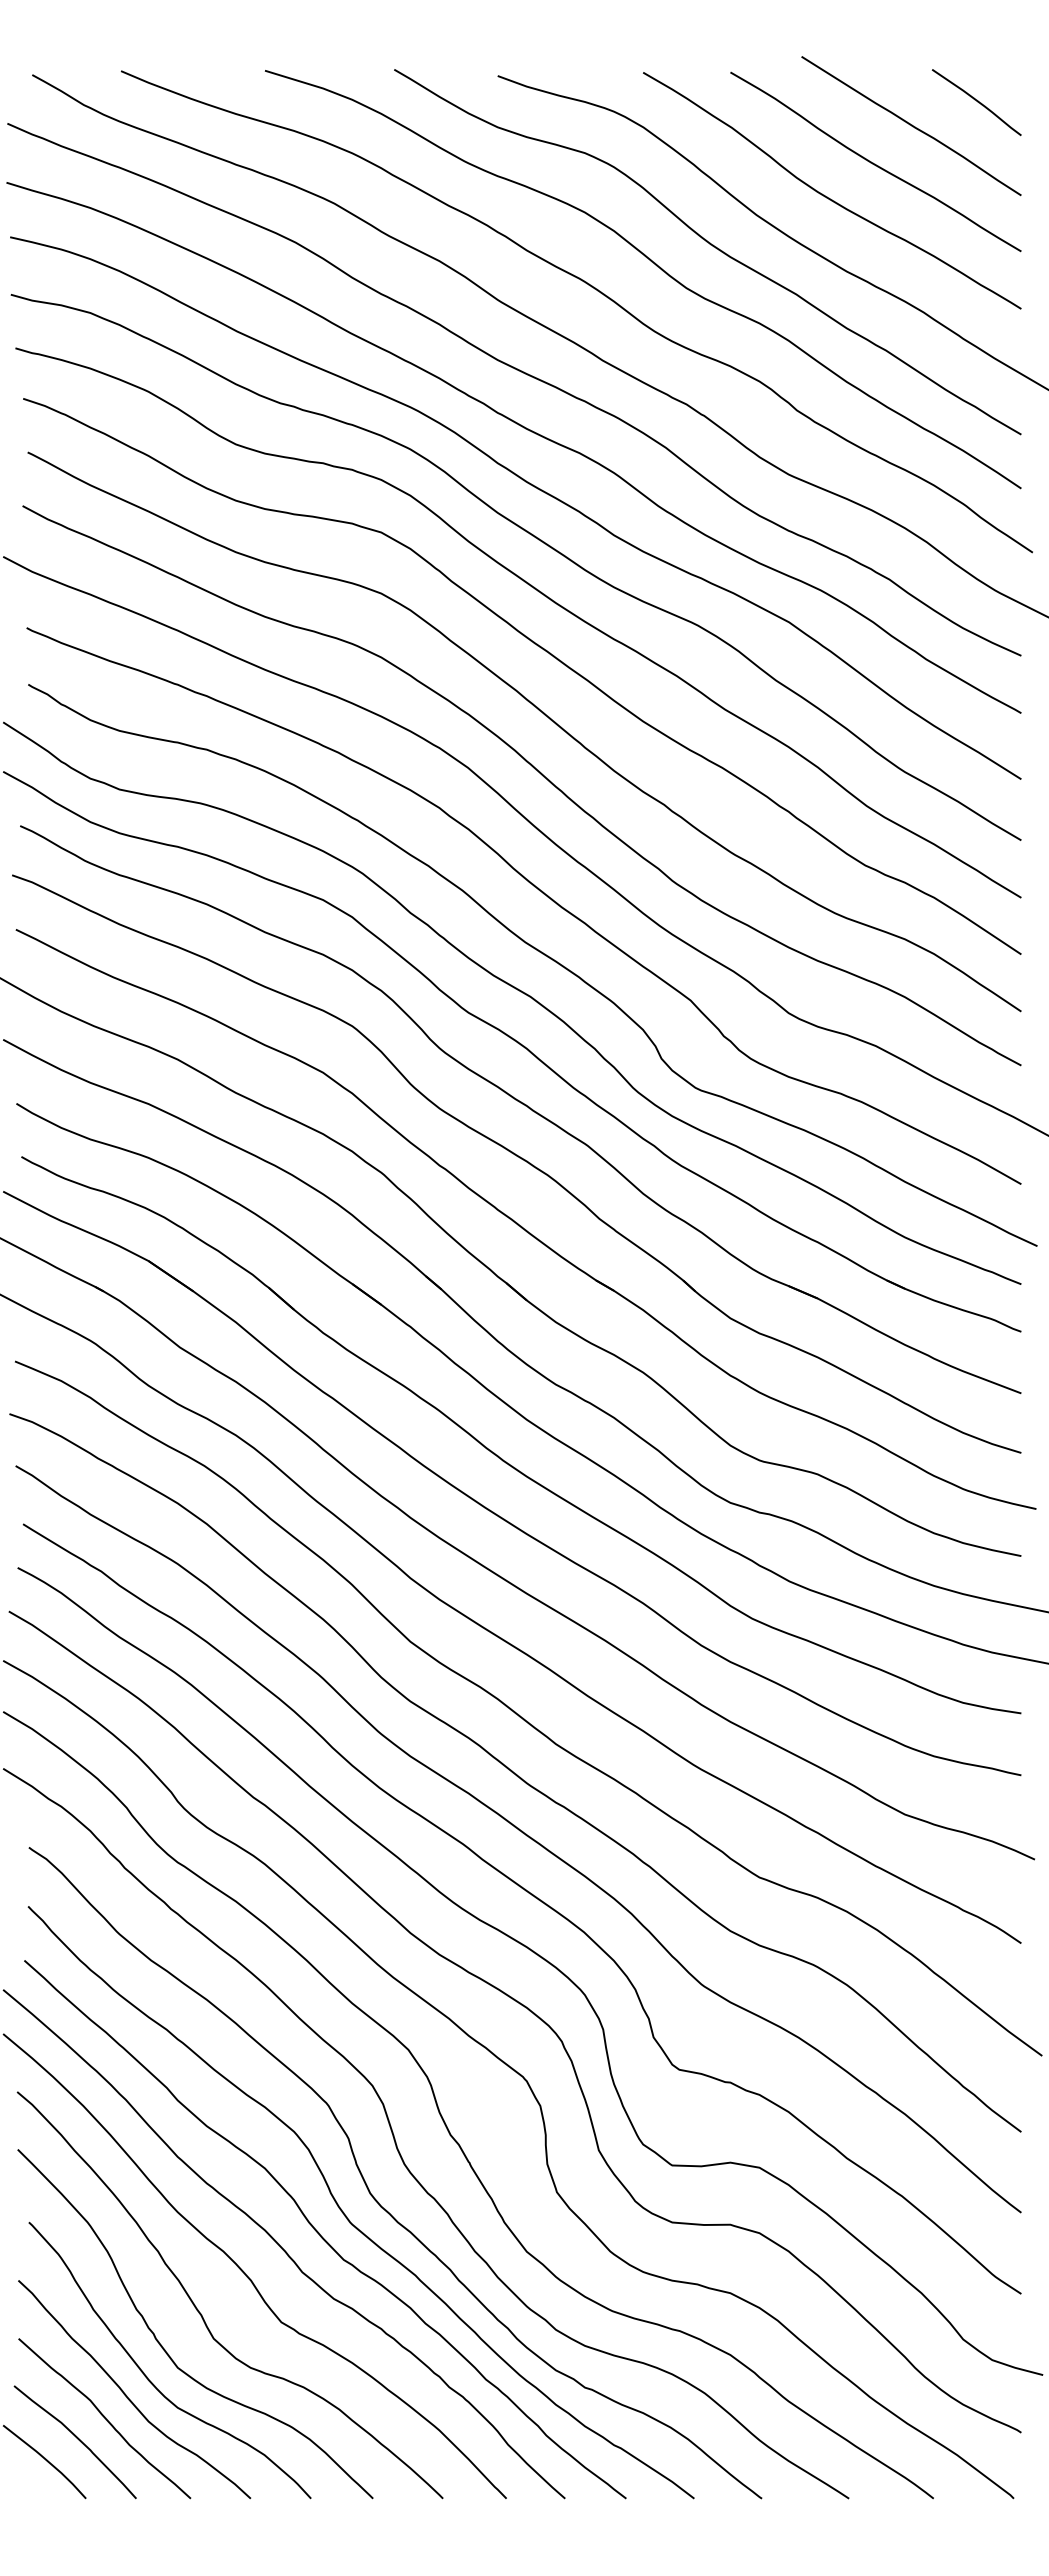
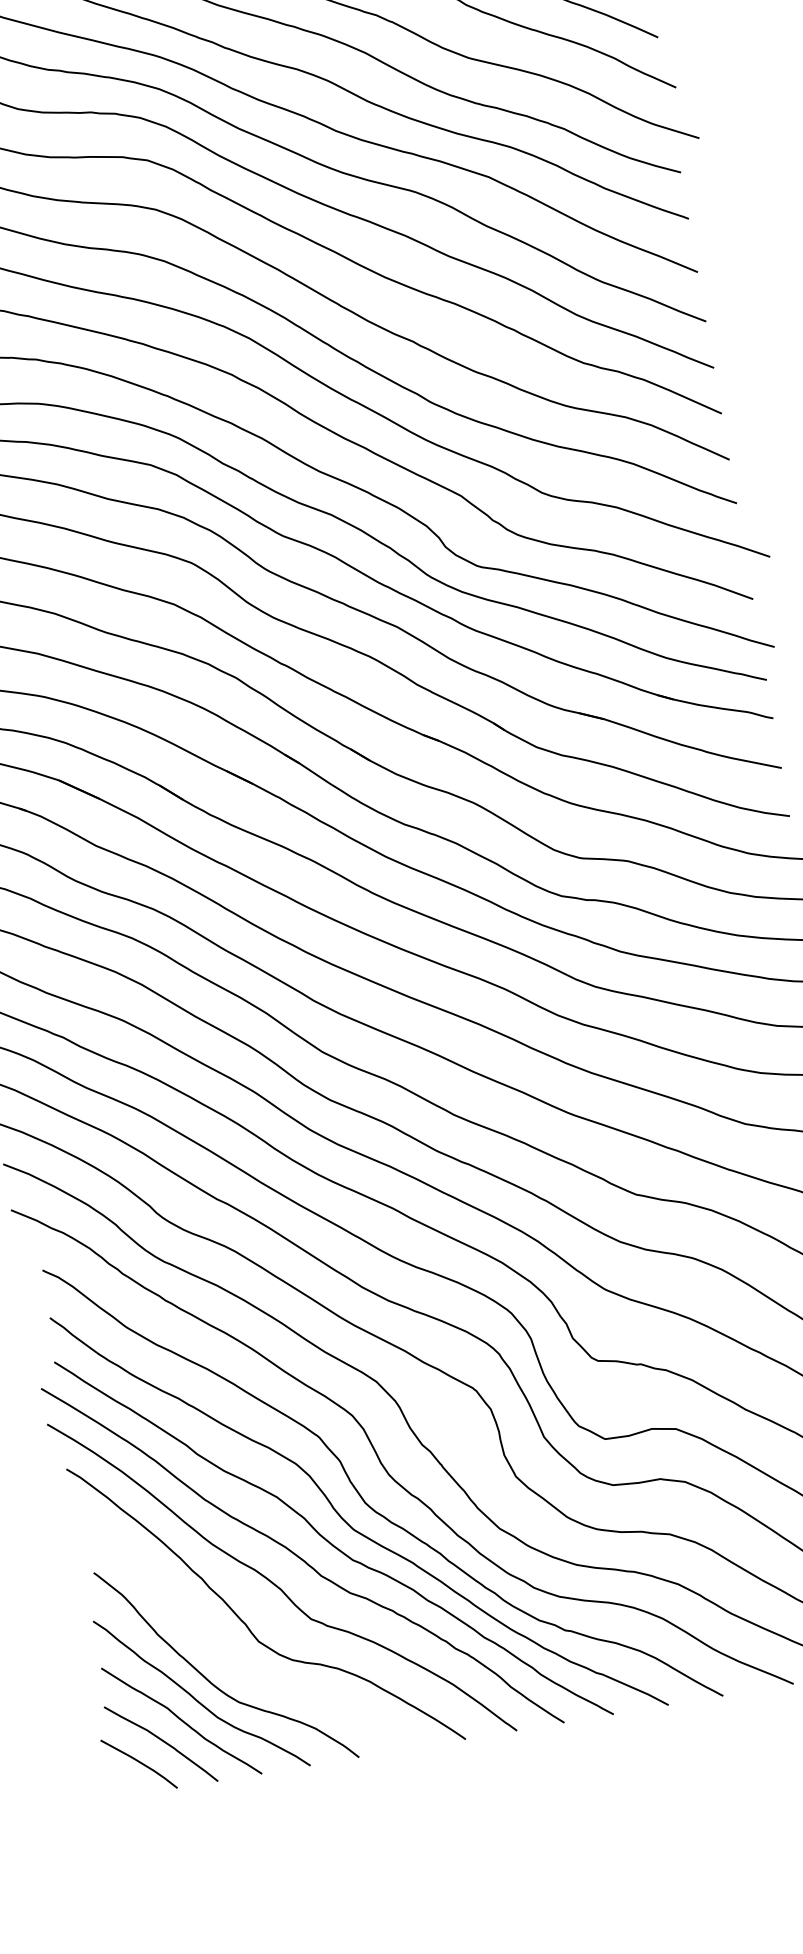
curve: (165, 2349) -> (221, 1656), removed

